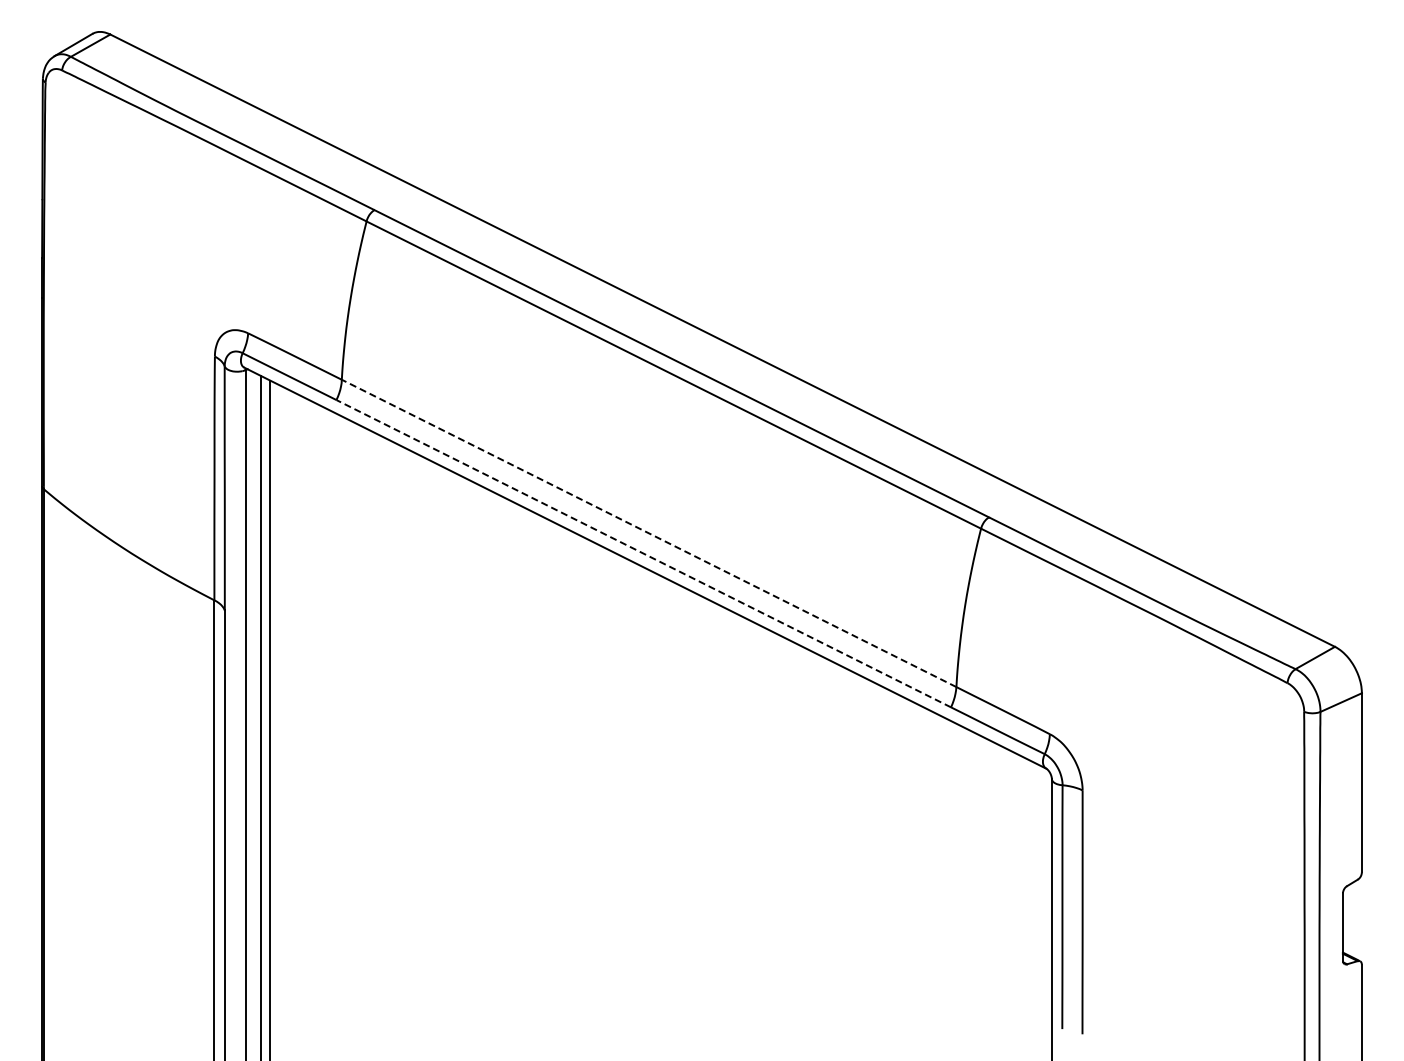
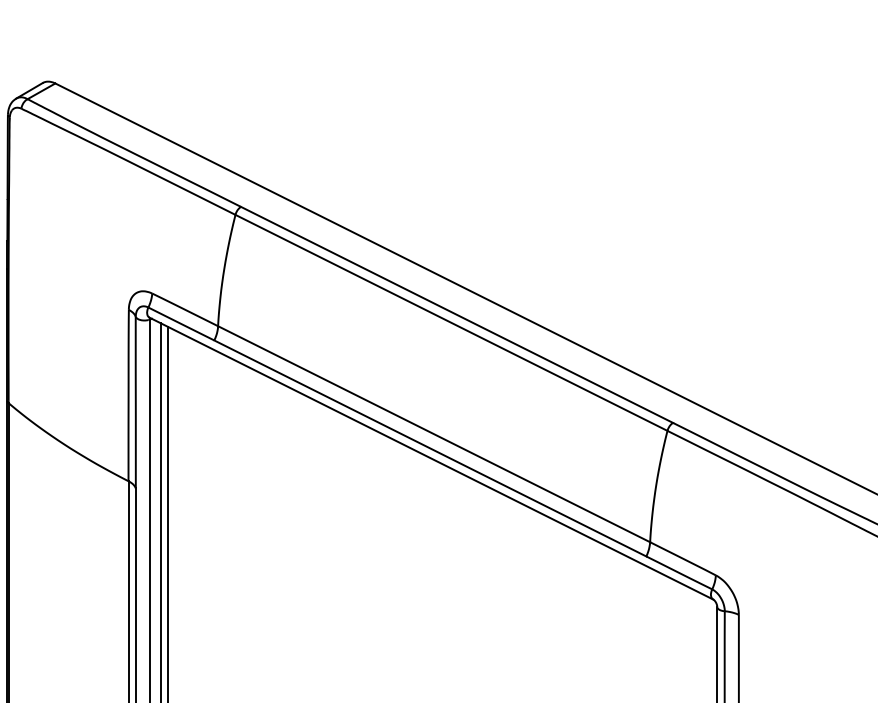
line: (649, 533) -> (434, 434), dashed -> solid
line: (643, 553) -> (430, 448), dashed -> solid

